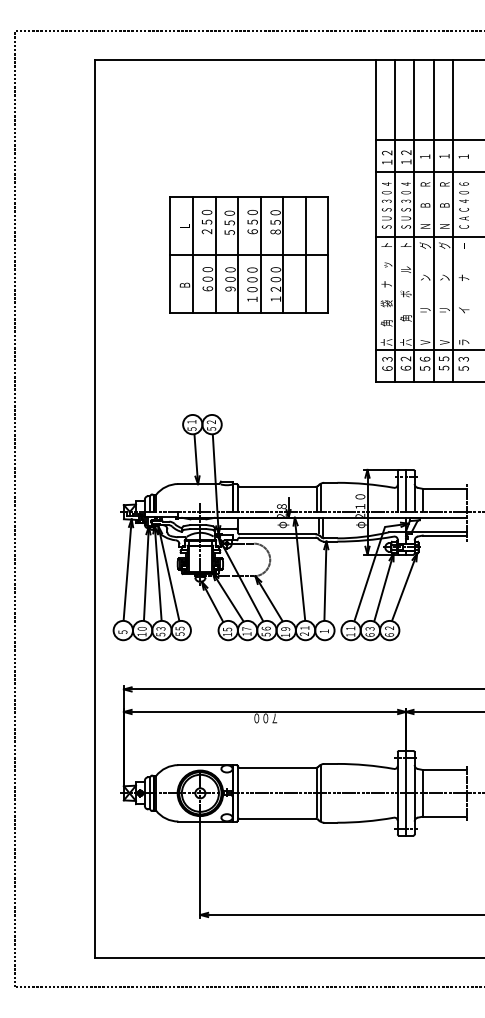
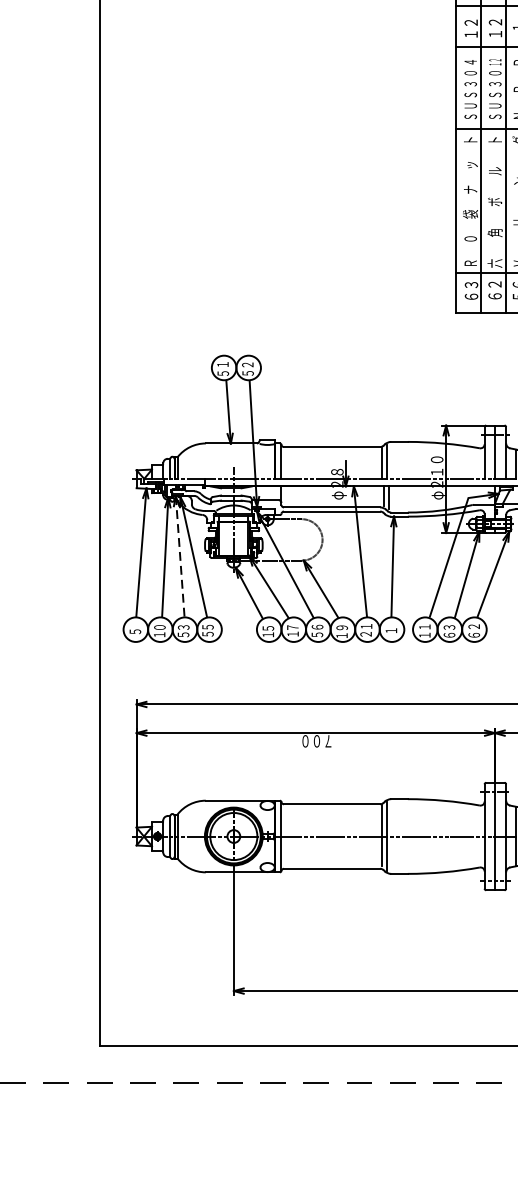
text: (405, 183) -> (494, 61), ４ -> １２
part: (248, 254) -> (294, 151), removed
text: (386, 323) -> (470, 239), 角 -> ０
text: (386, 342) -> (470, 263), 六 -> Ｒ
line: (158, 573) -> (180, 557), solid -> dashed

